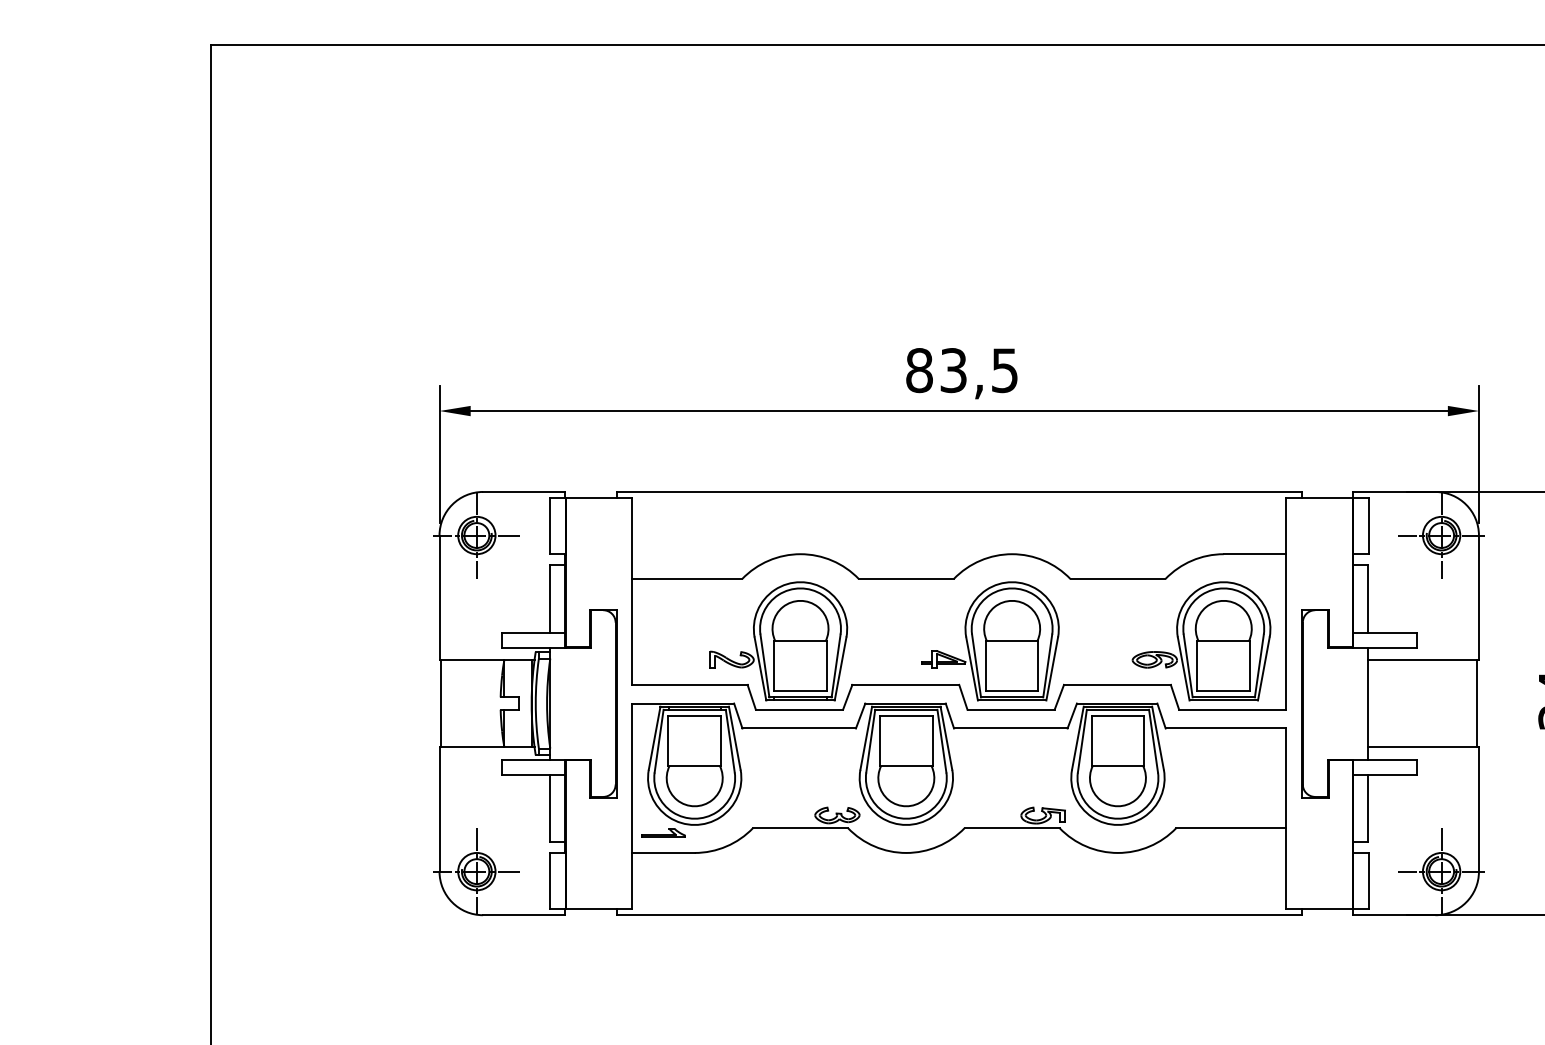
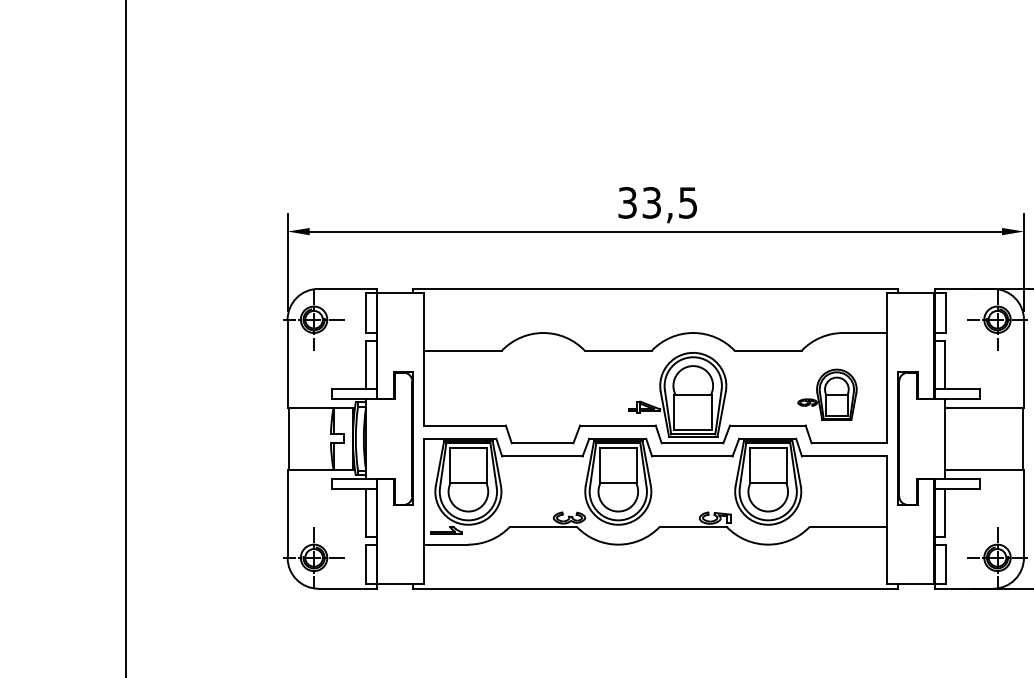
text: (919, 370) -> (627, 202), 83,5 -> 33,5
part: (778, 641) -> (527, 394), removed
part: (1201, 641) -> (827, 394), size x0.6

